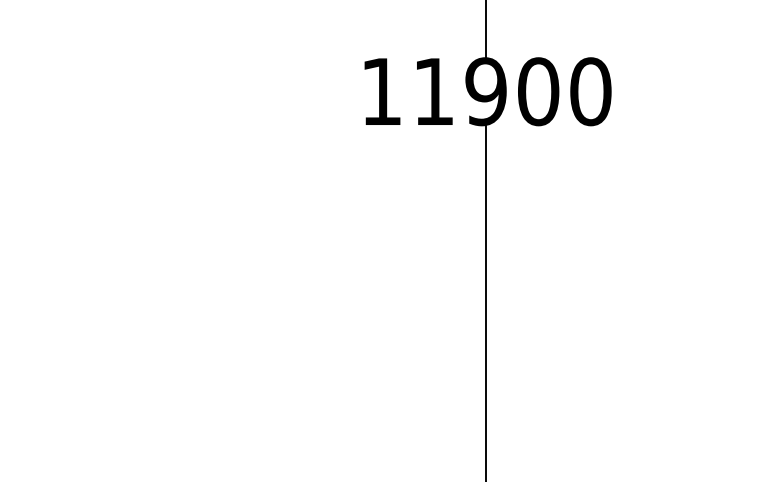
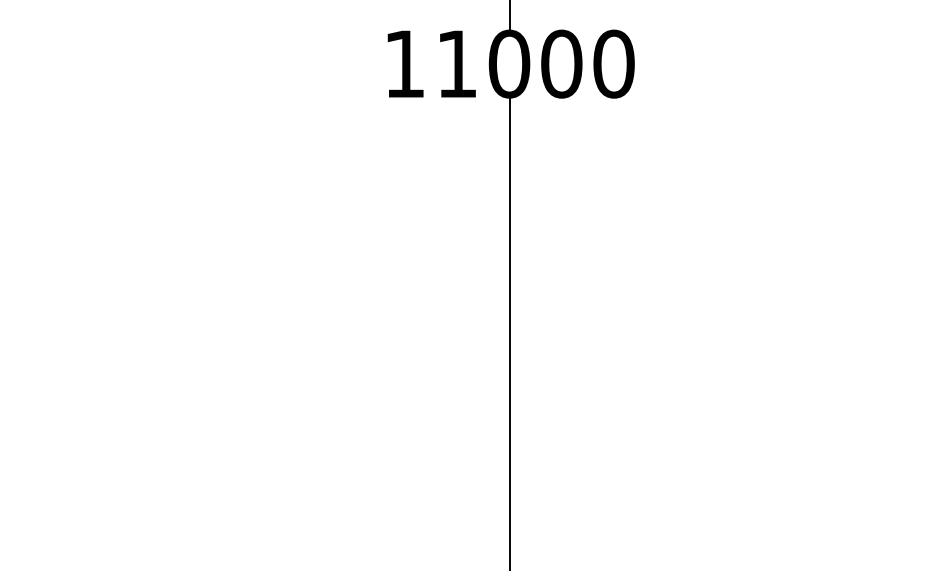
text: (486, 91) -> (509, 63), 11900 -> 11000

